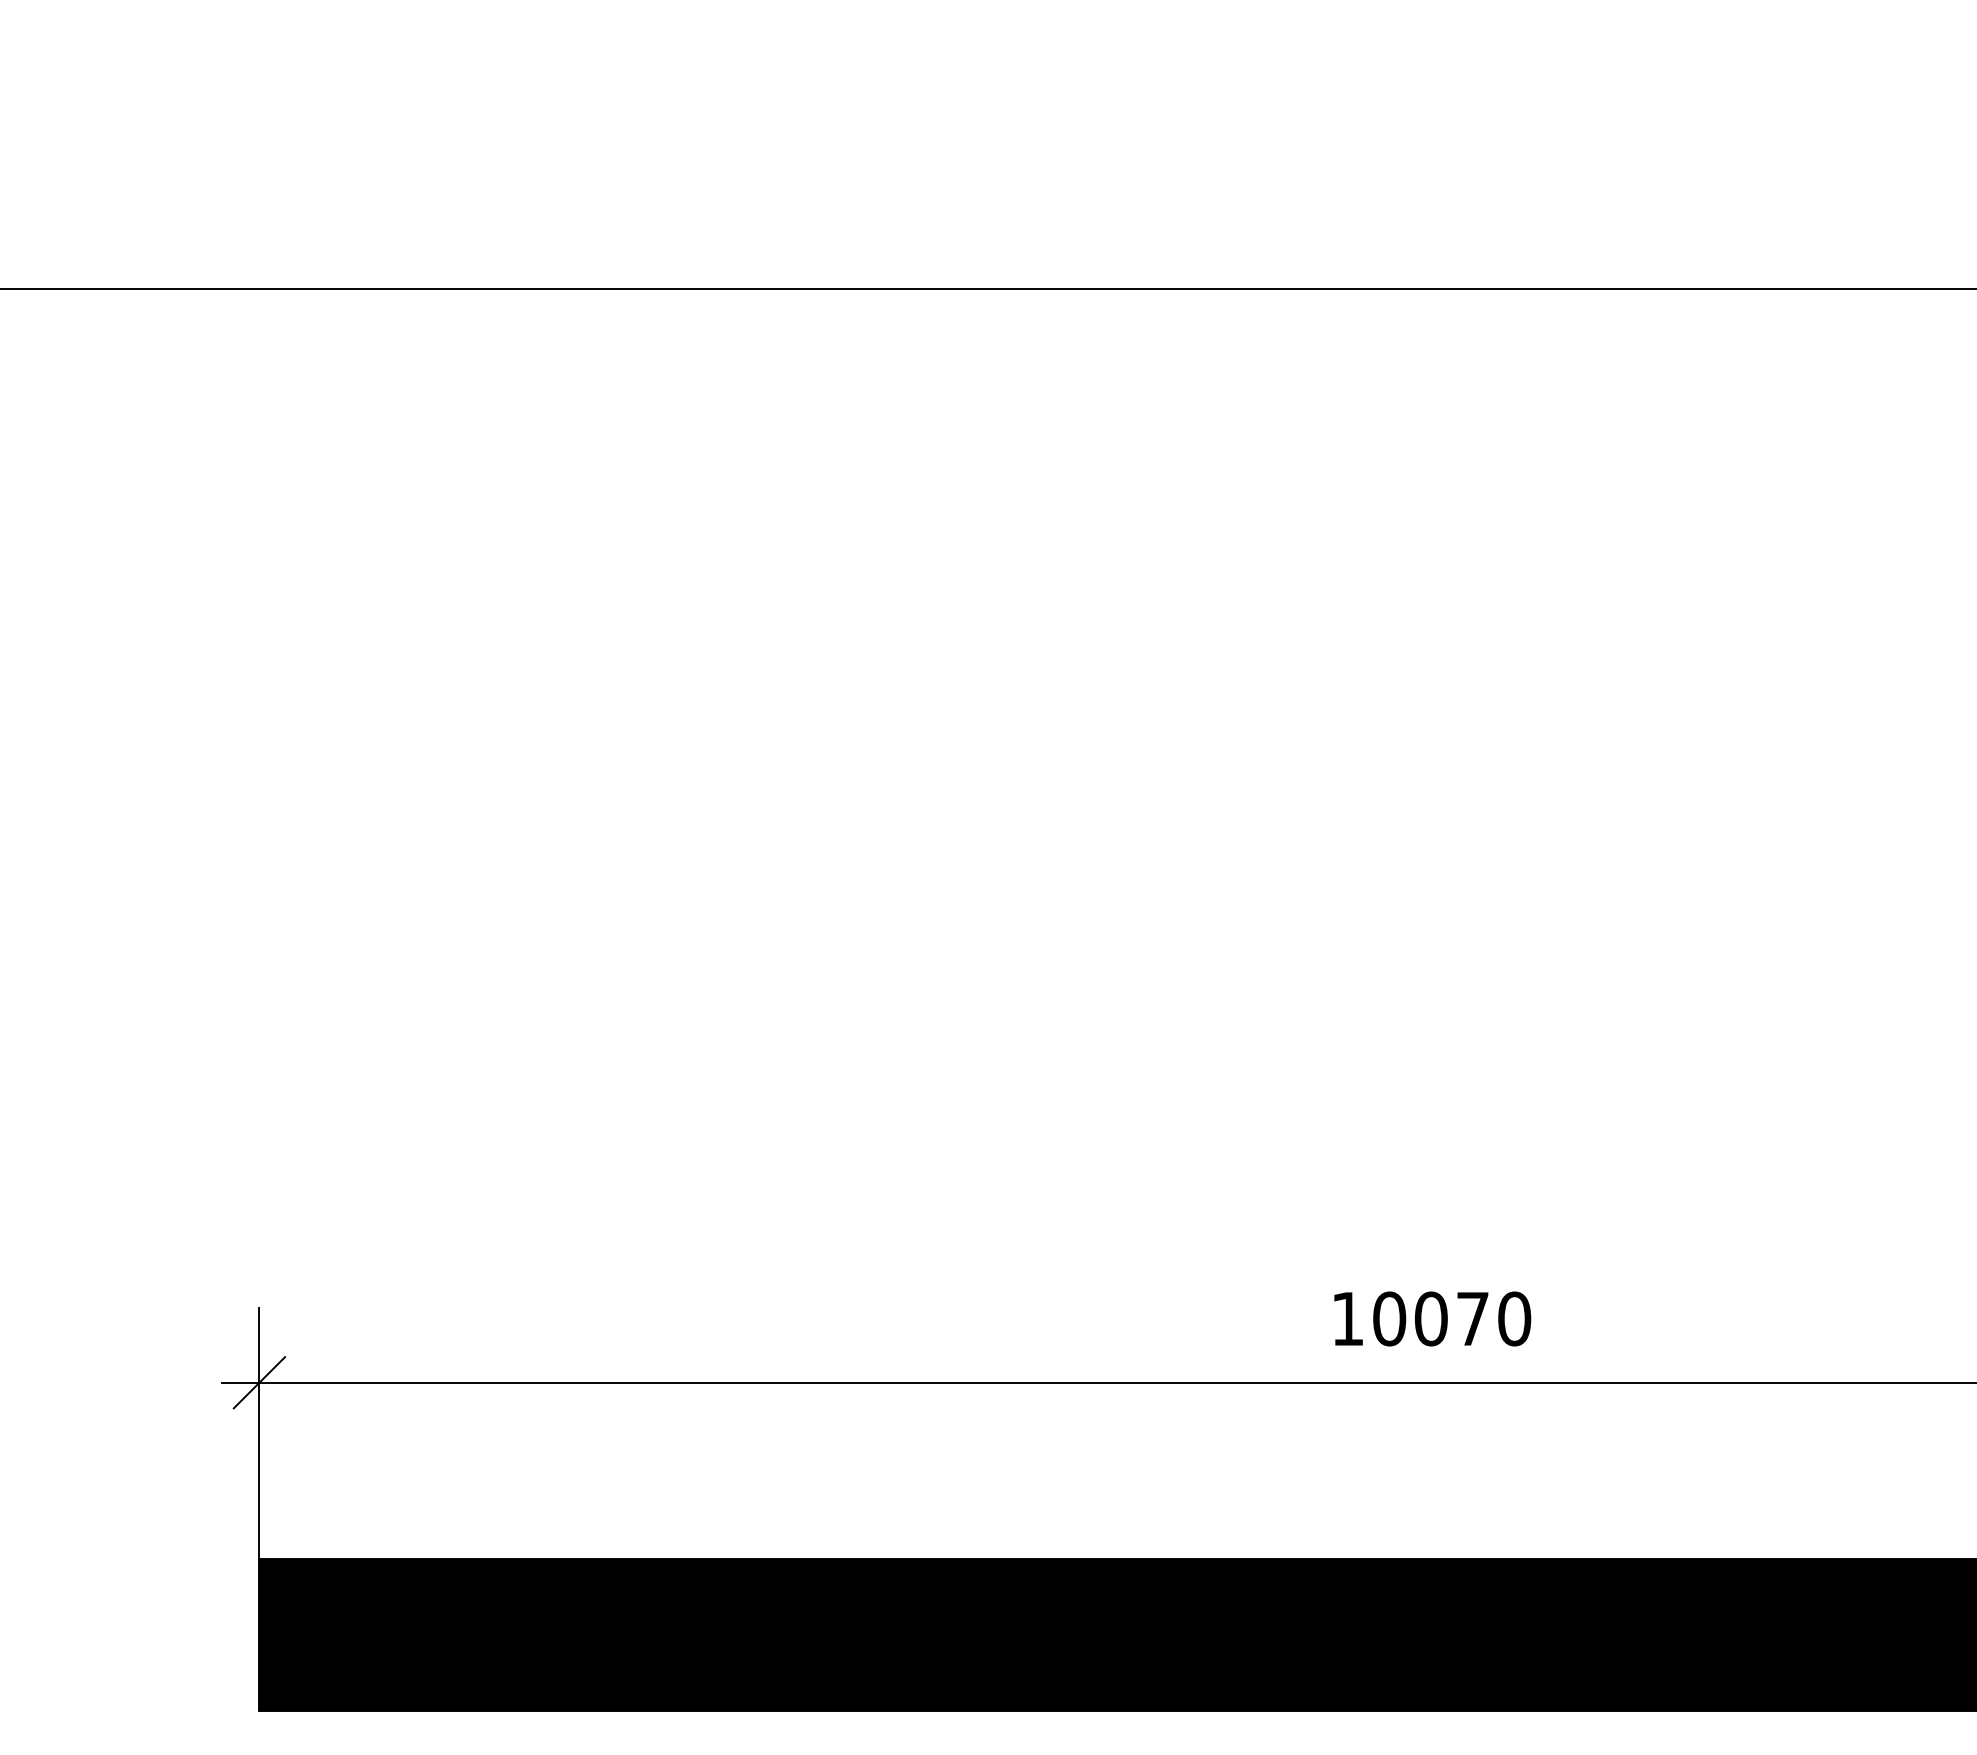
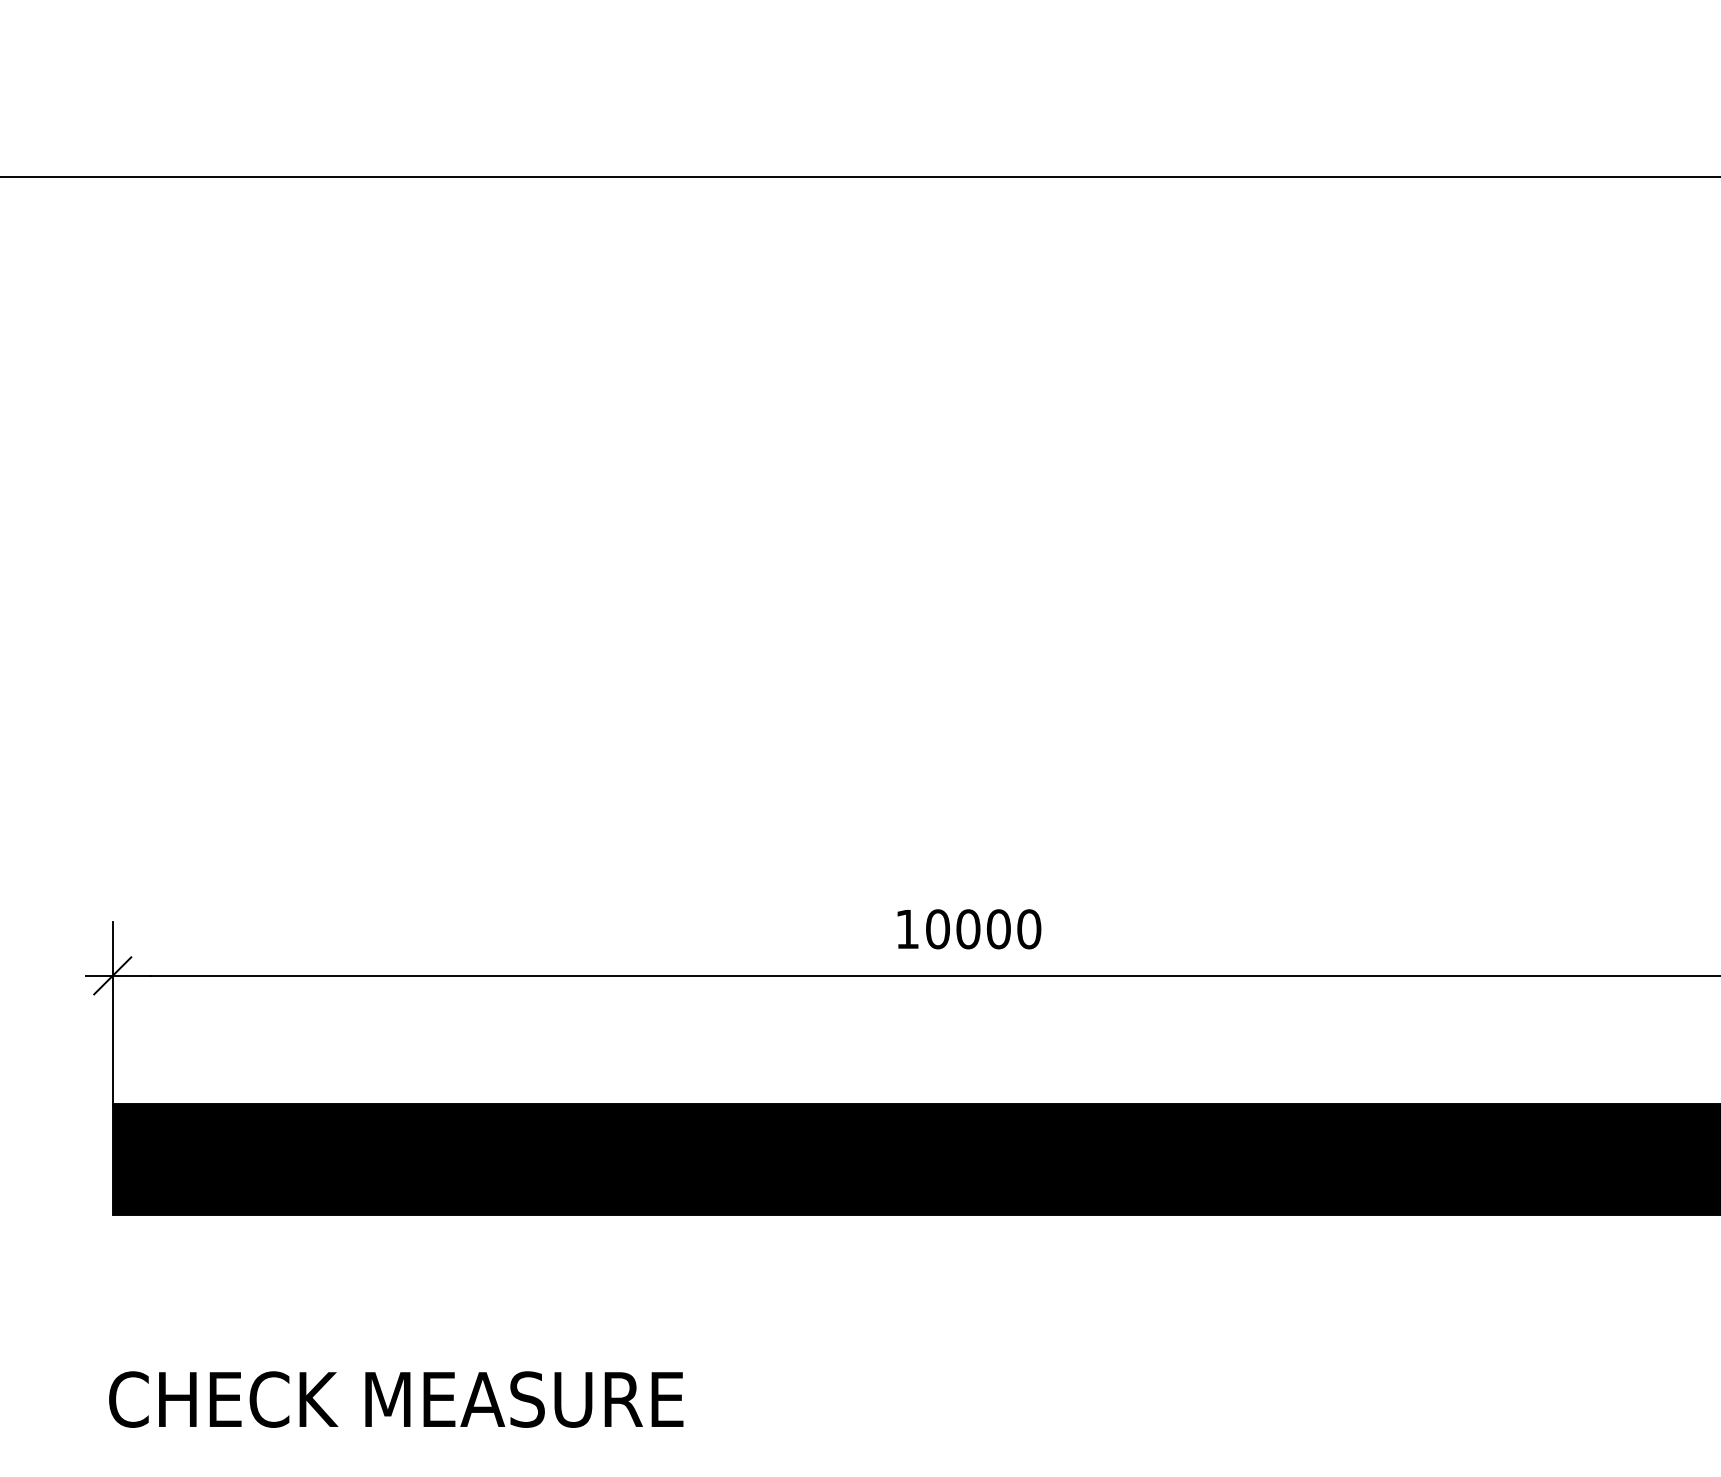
text: (1472, 1319) -> (998, 929), 10070 -> 10000

